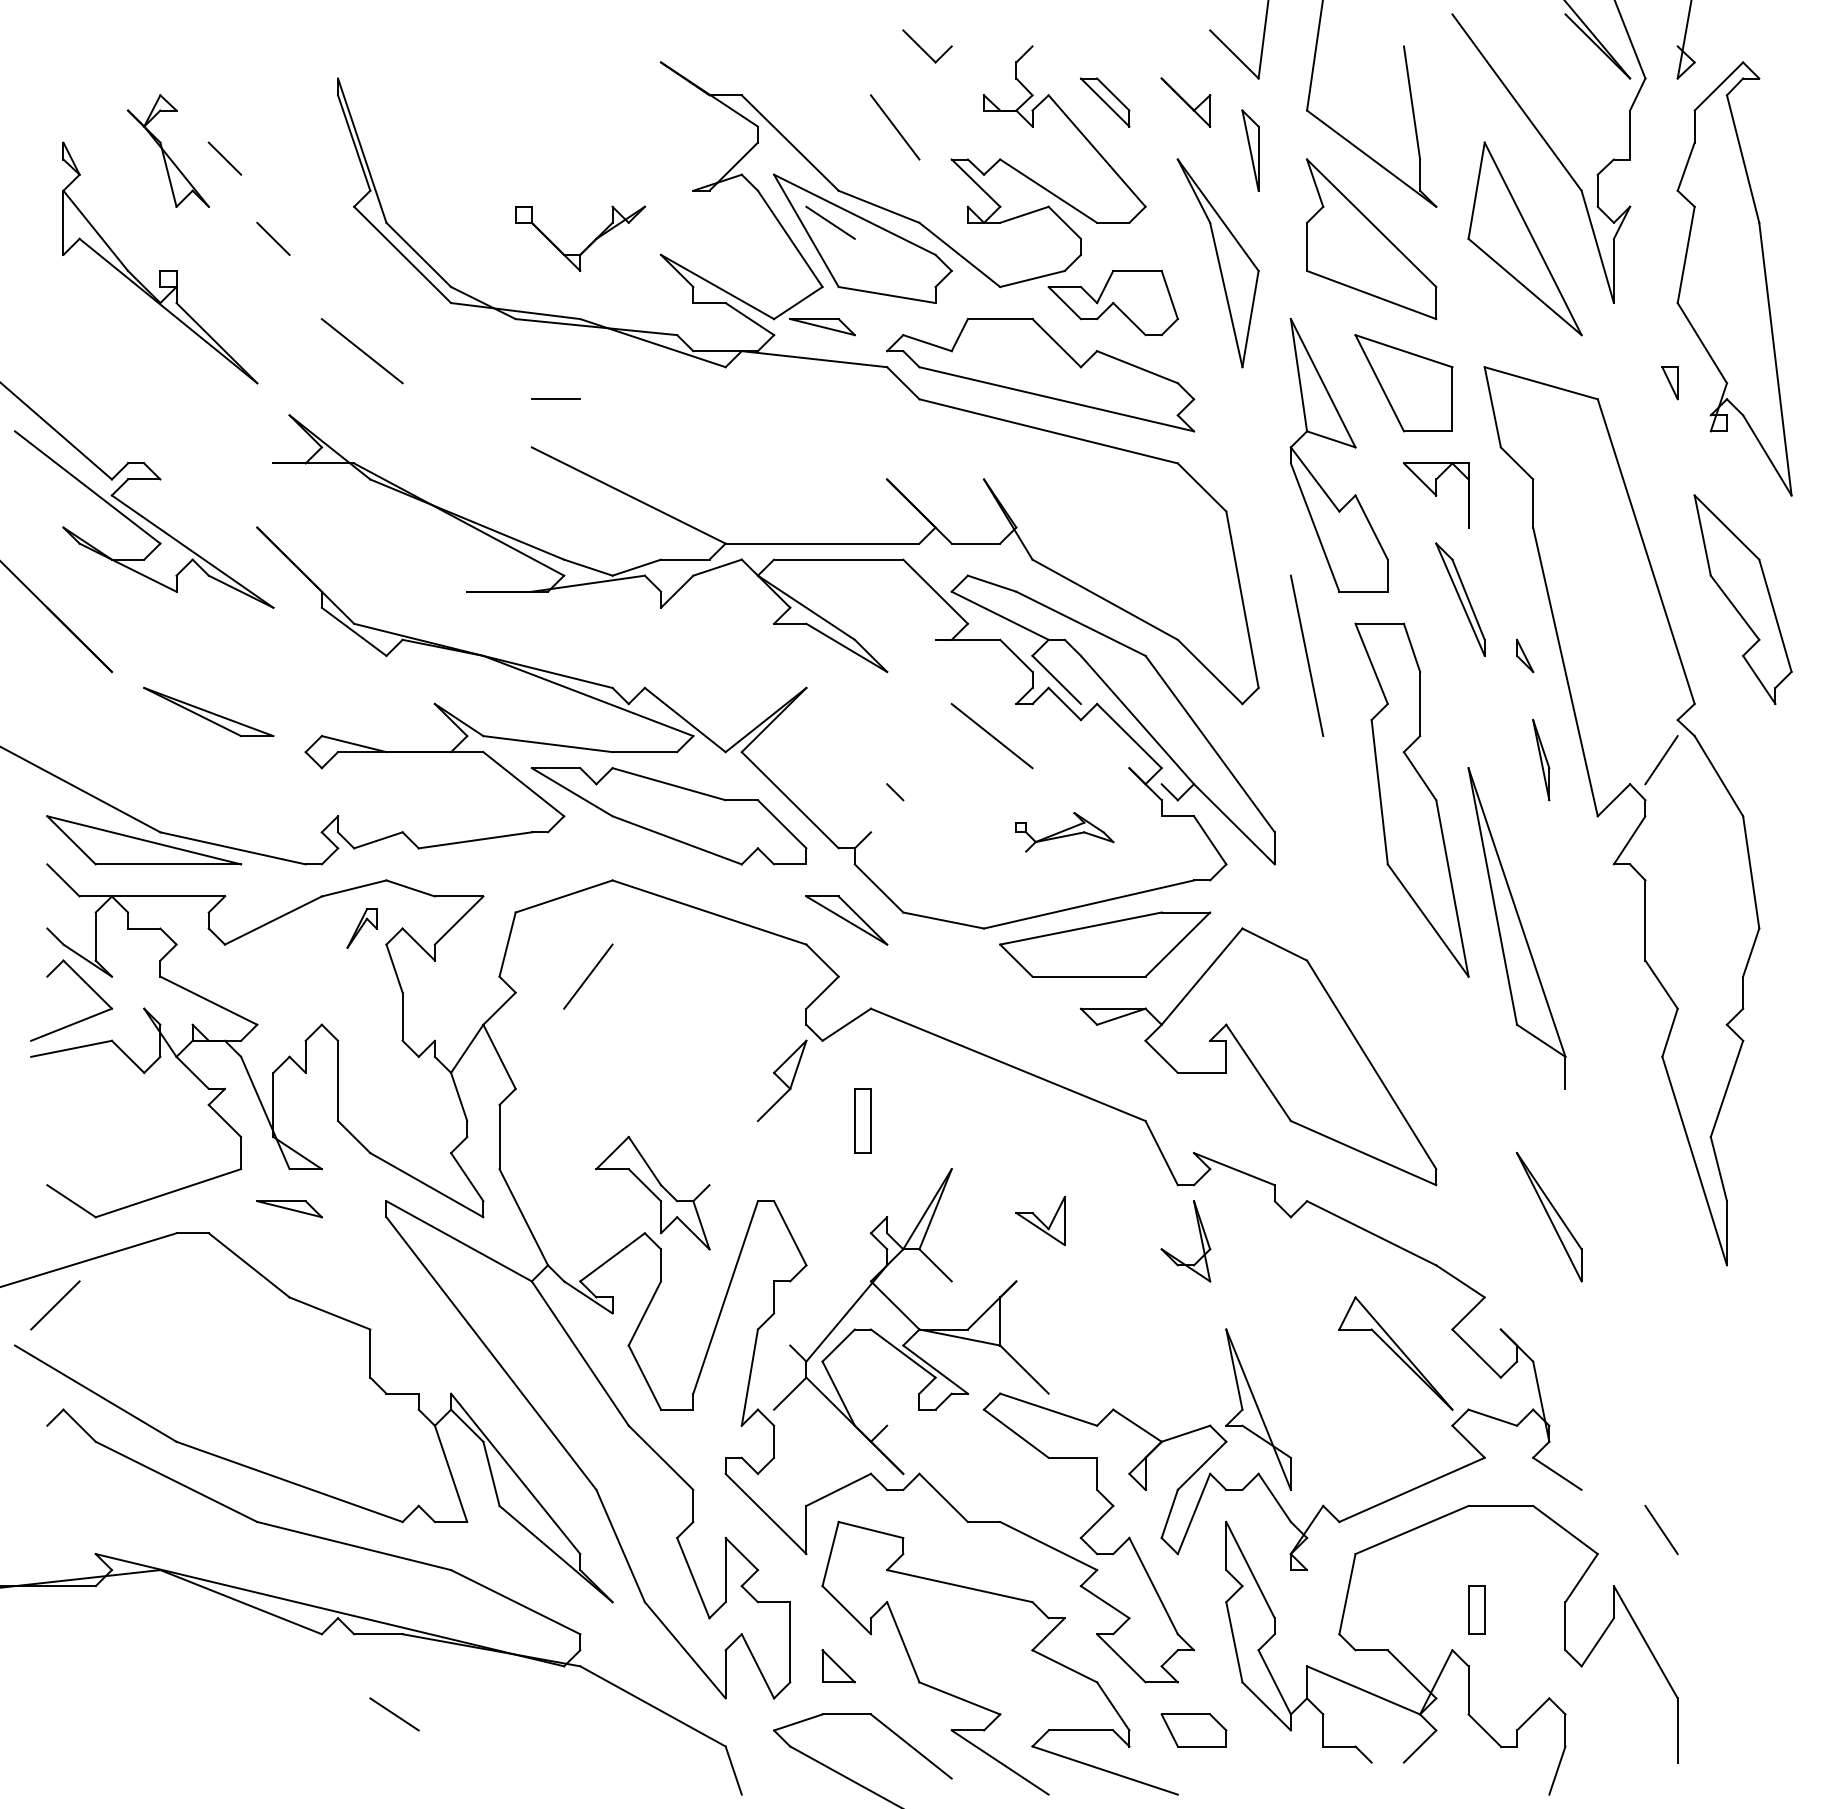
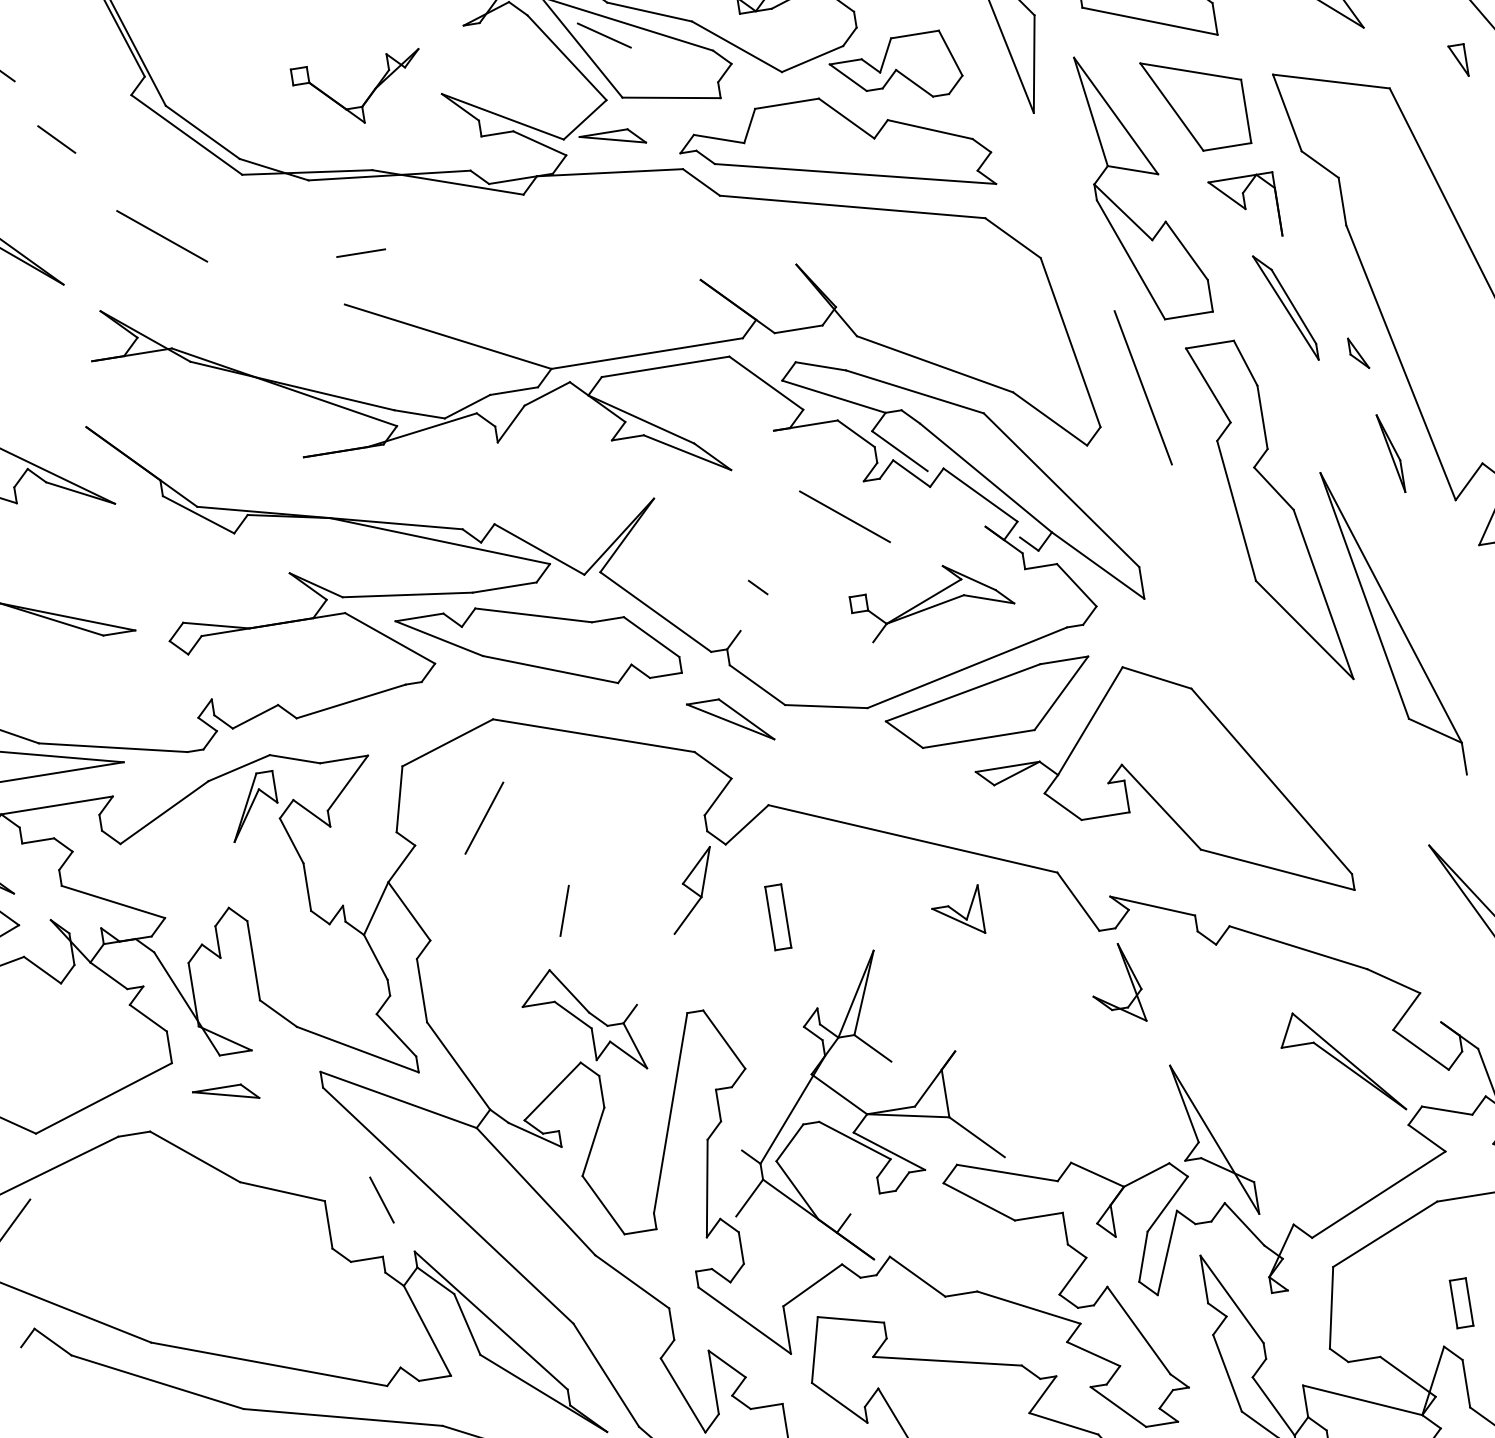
part: (1064, 832) -> (931, 600), size x1.67
part: (361, 928) -> (252, 806), size x1.67
line: (652, 1080) -> (564, 910), added
part: (1040, 1221) -> (957, 913), moved
line: (426, 1337) -> (381, 1200), added

